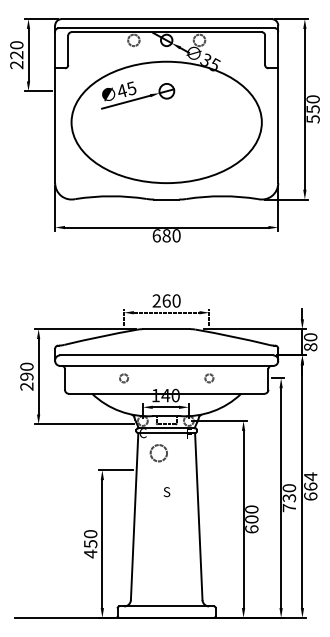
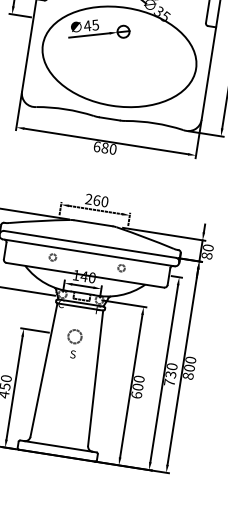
circle: (158, 453) -> (74, 336), moved
text: (310, 486) -> (189, 368), 664 -> 800

